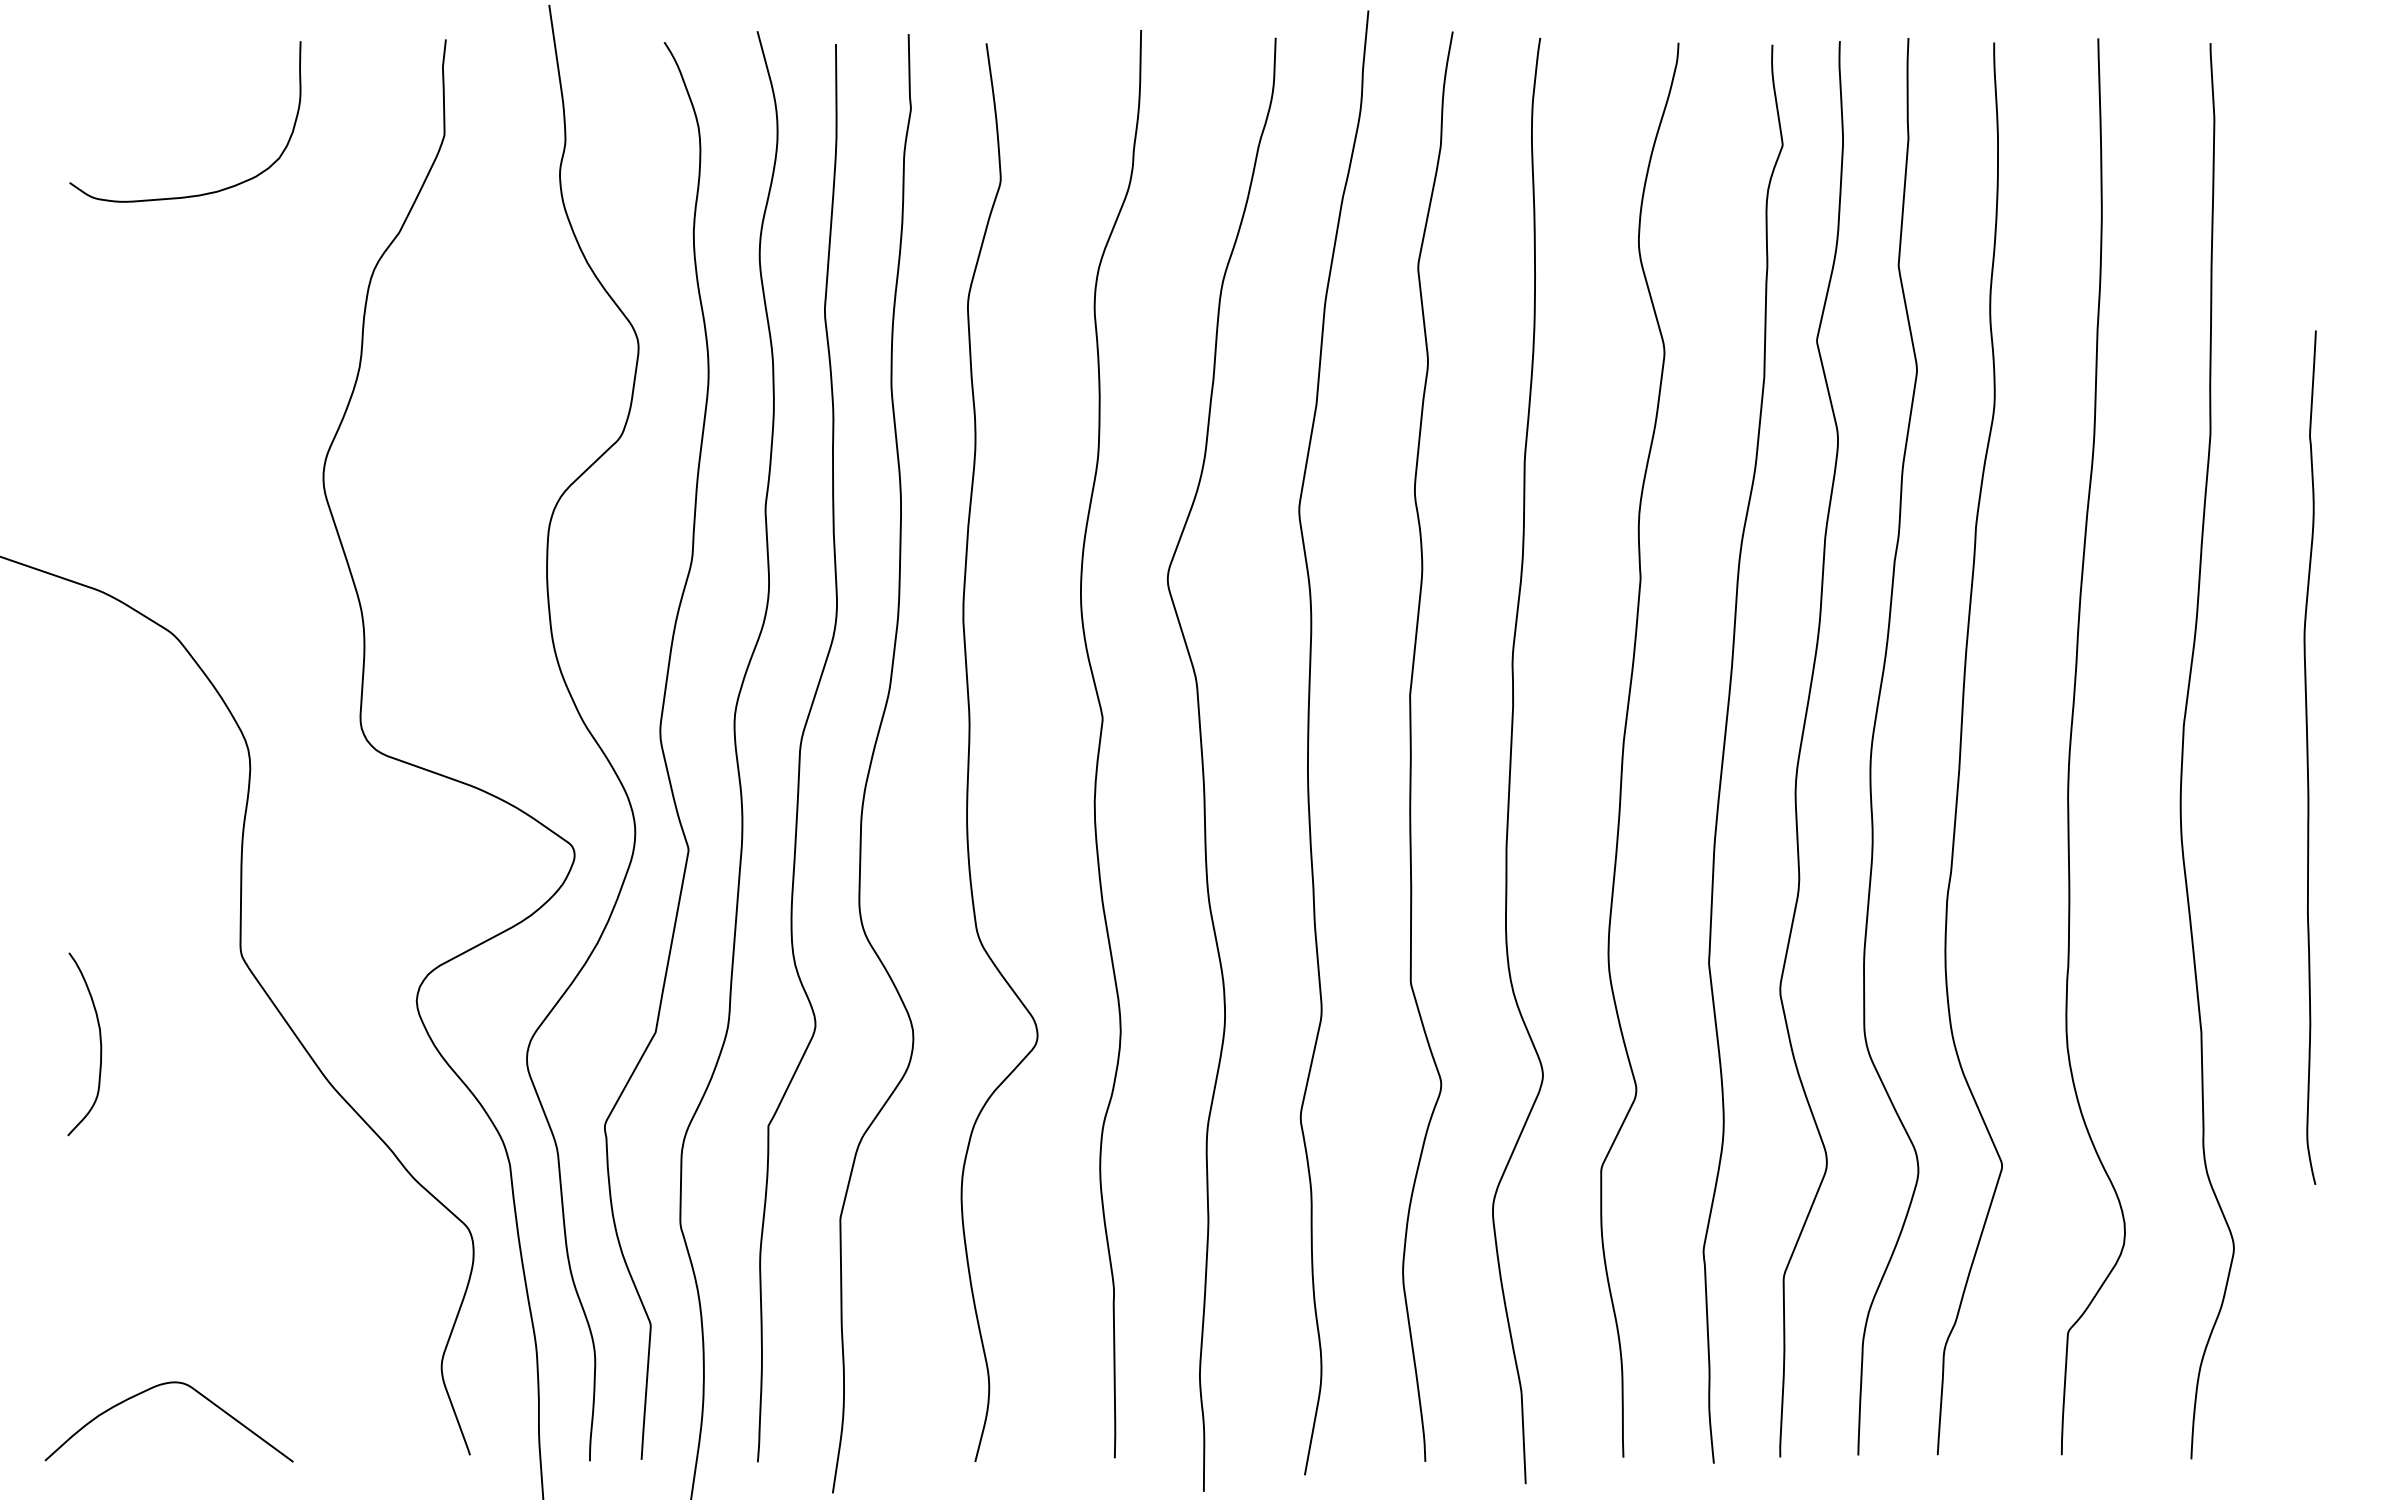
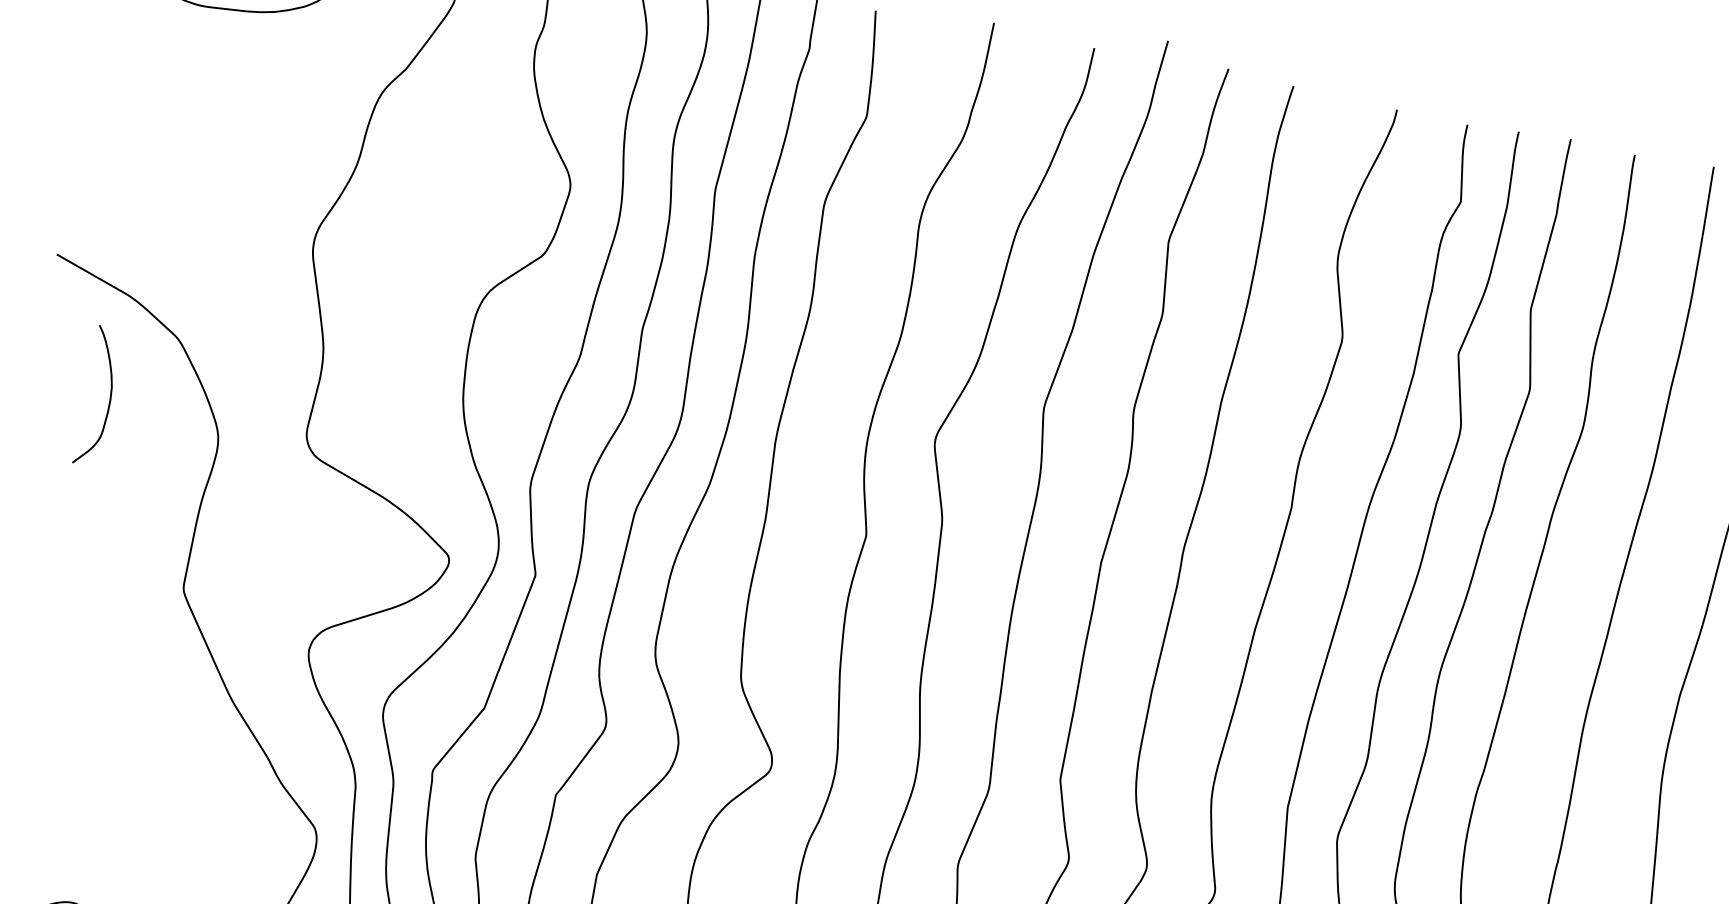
curve: (99, 1040) -> (109, 395), moved

